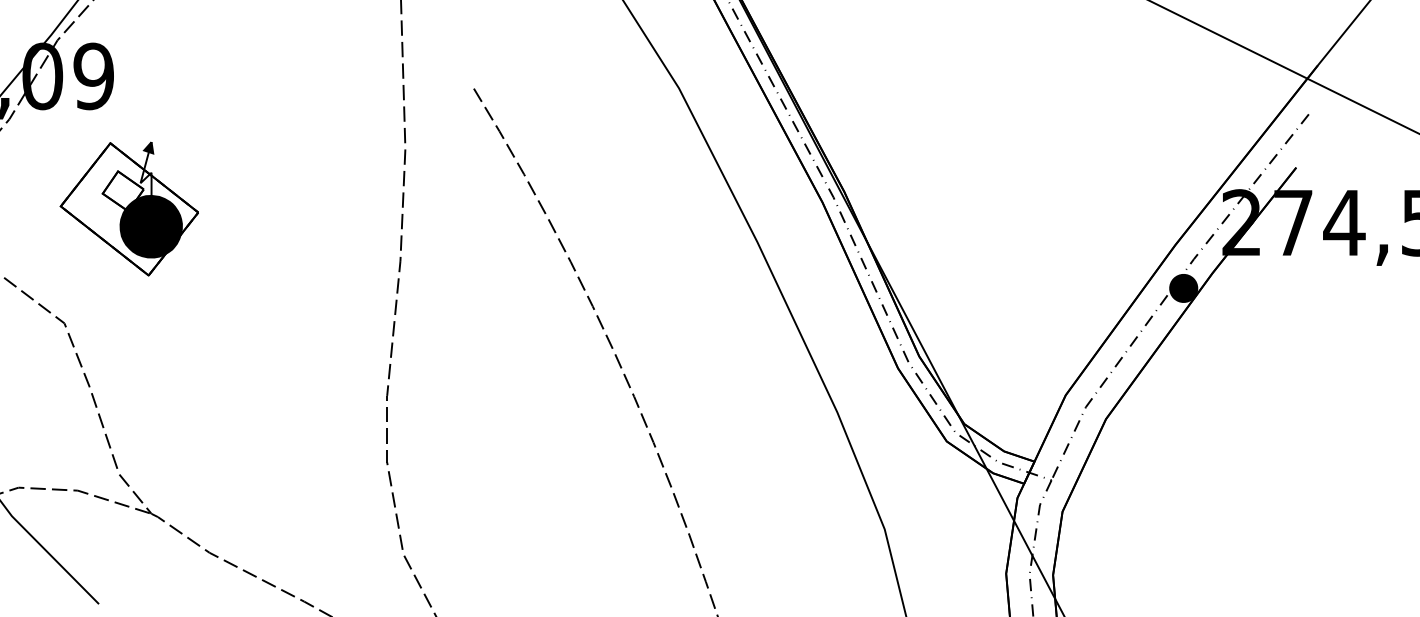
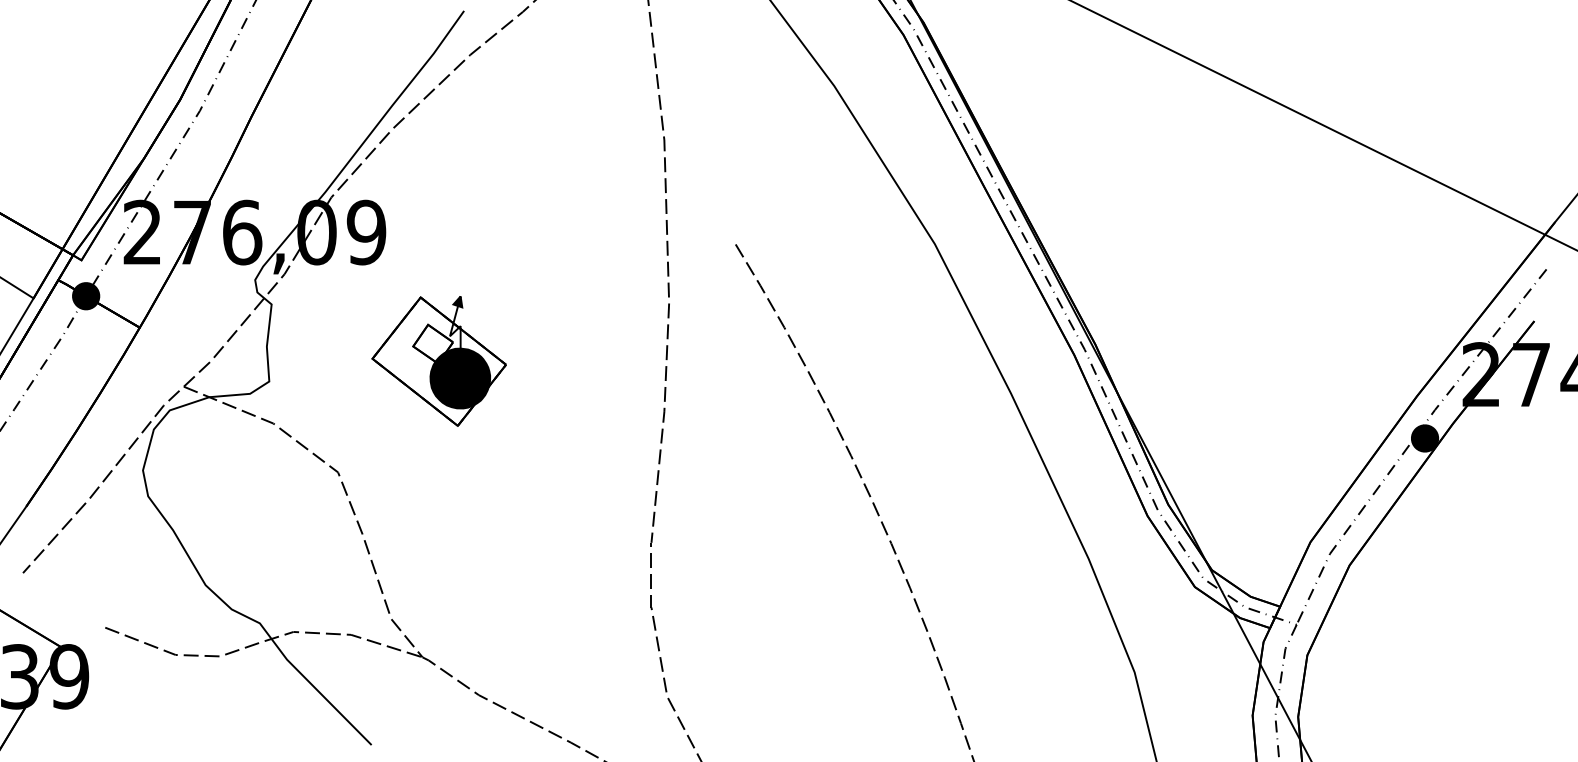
part: (128, 209) -> (438, 361), moved

